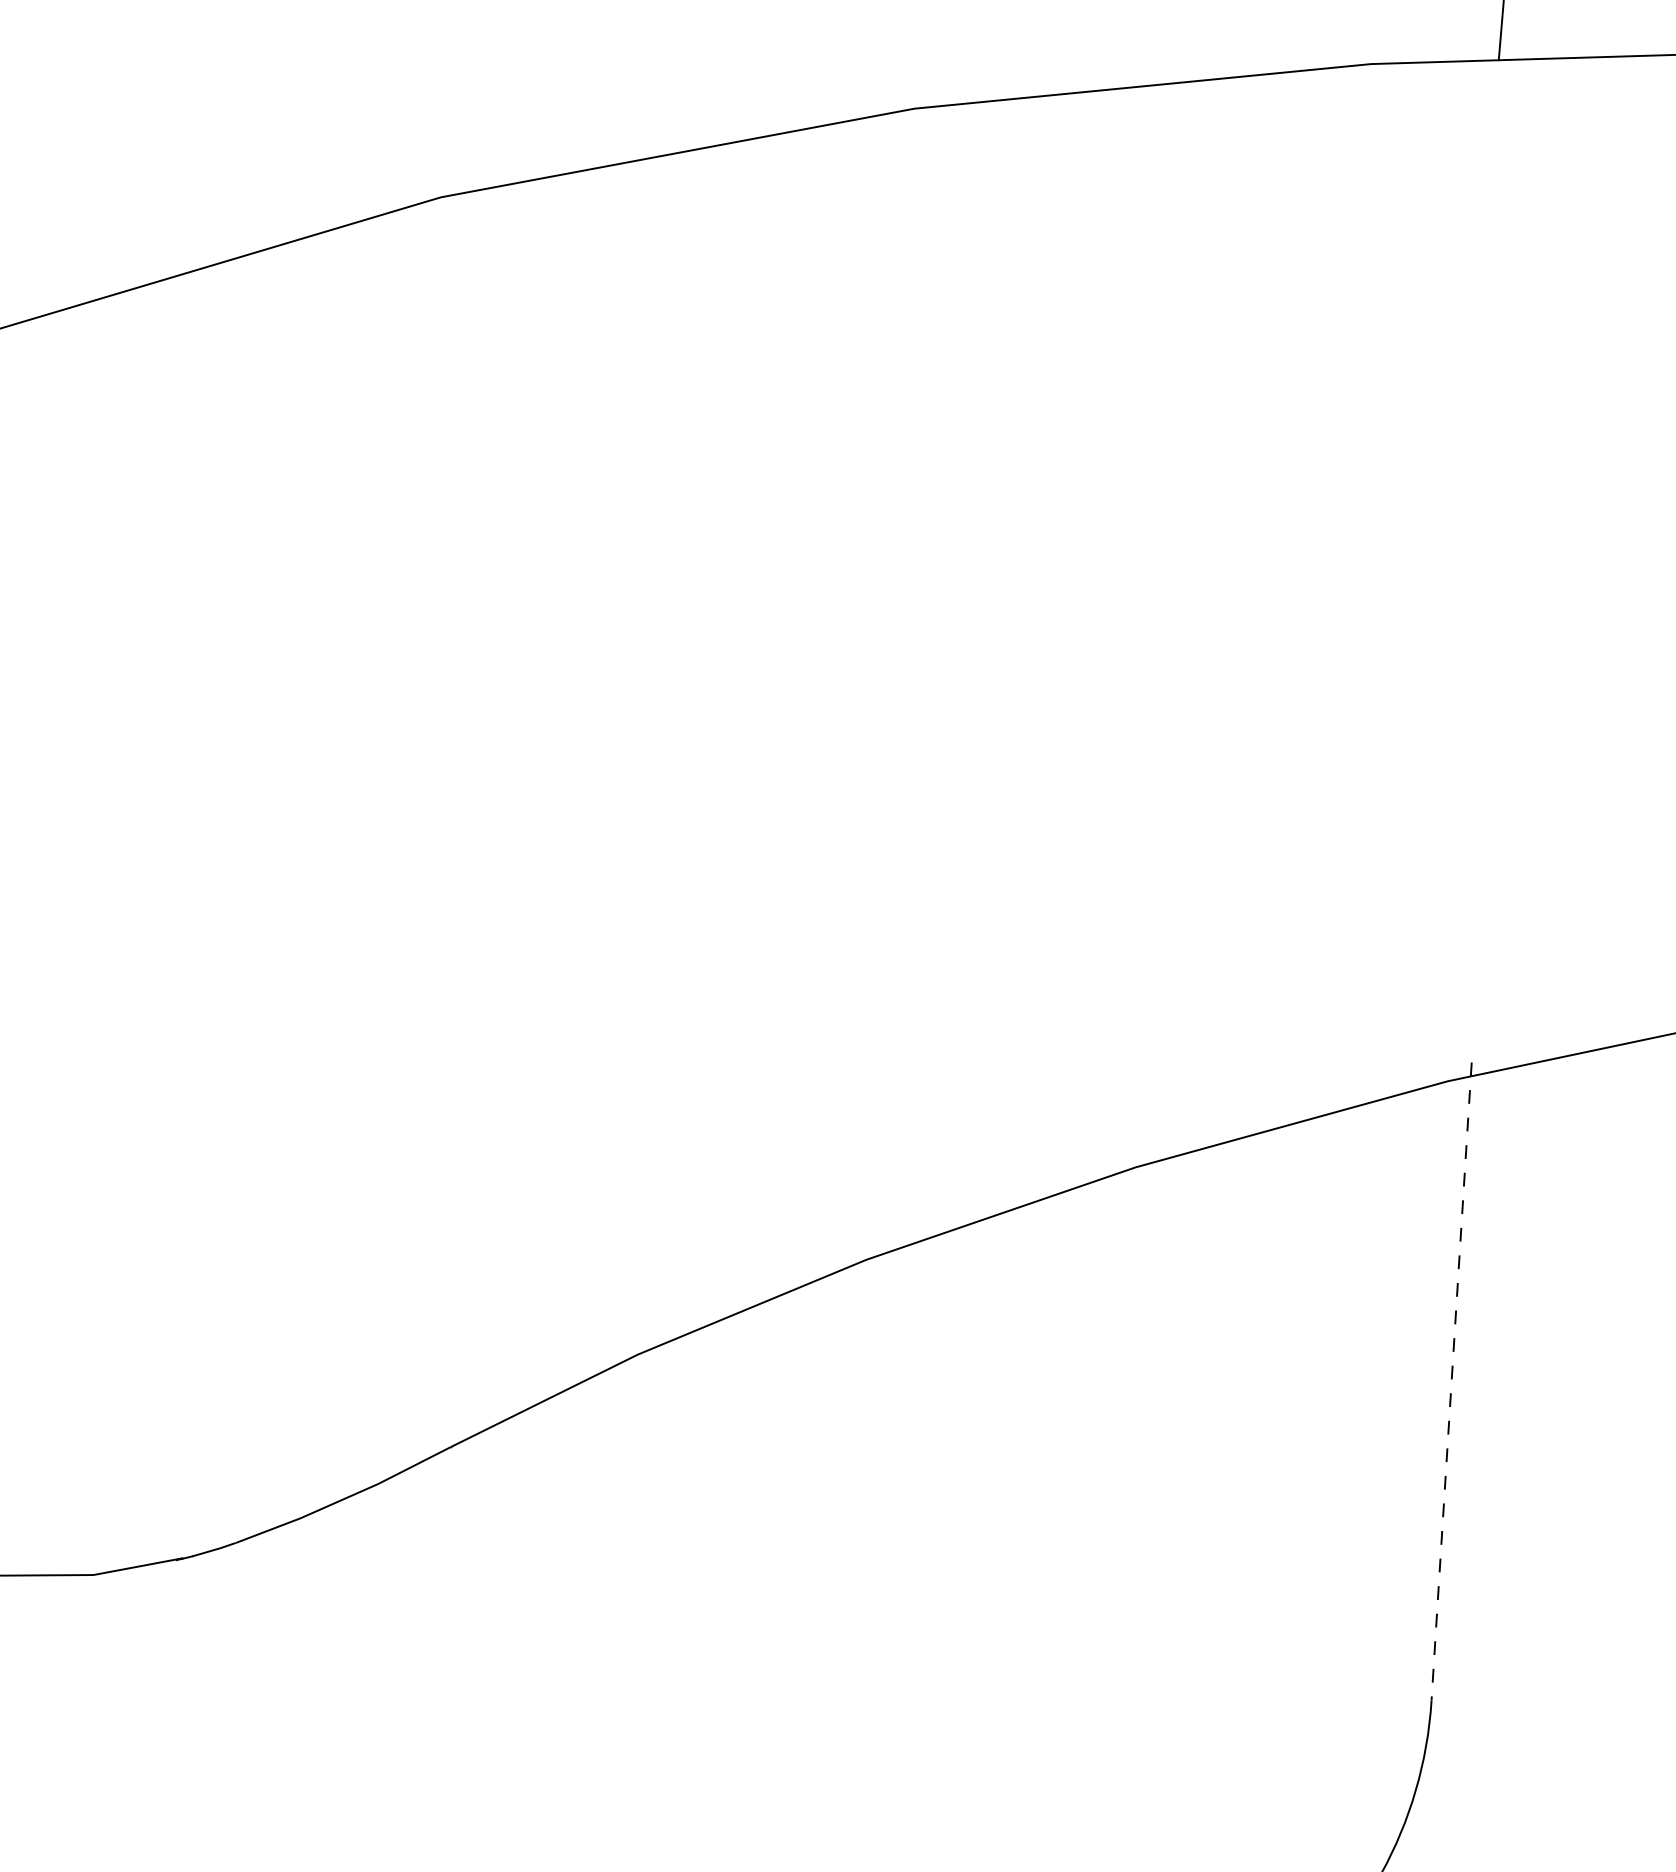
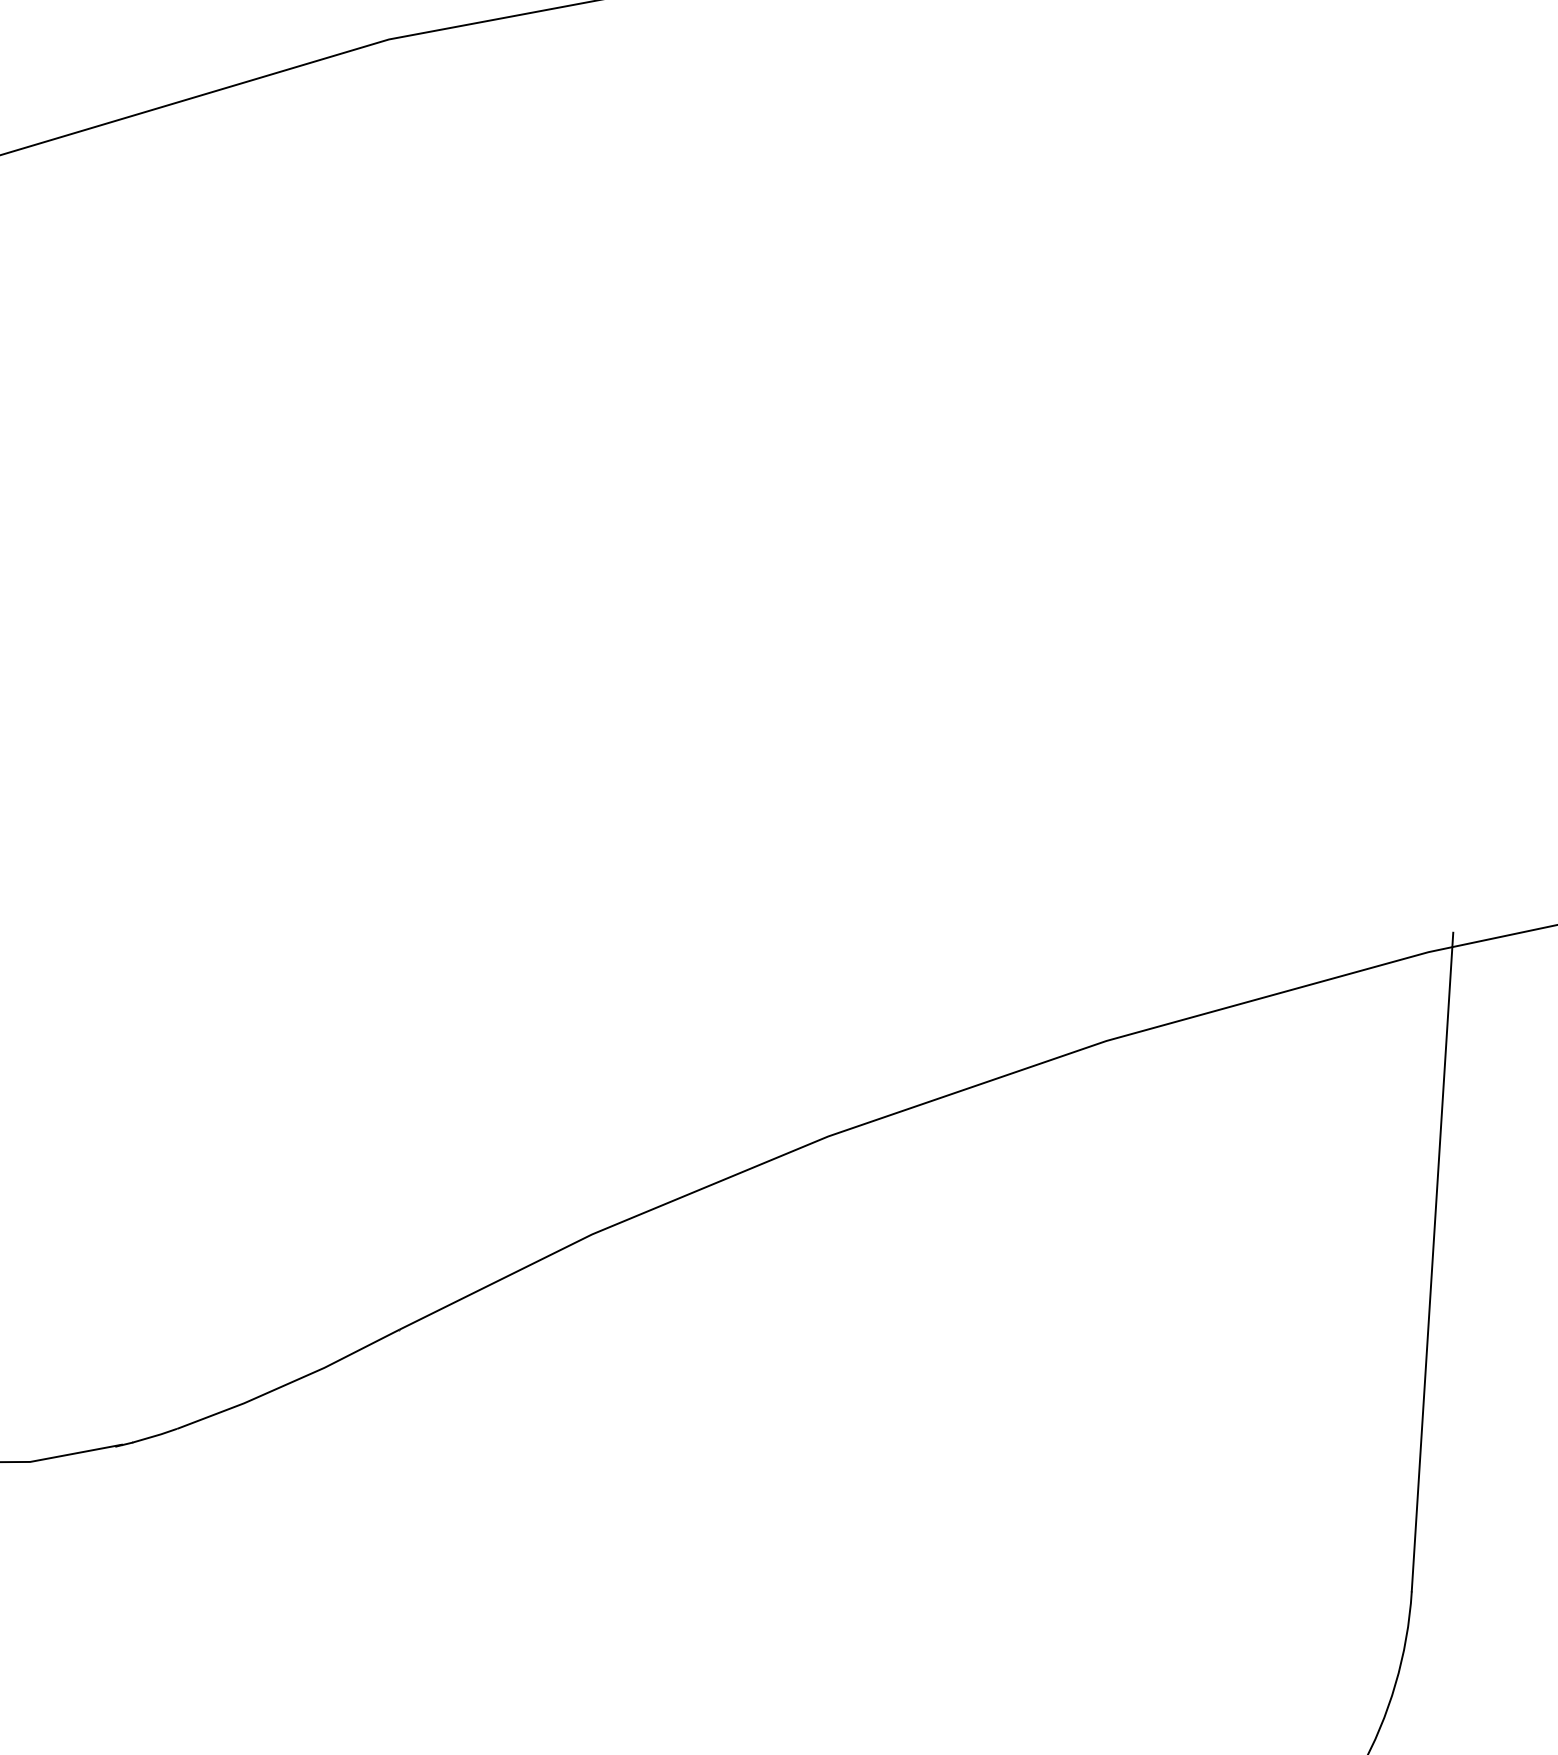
line: (1451, 1381) -> (1432, 1262), dashed -> solid

